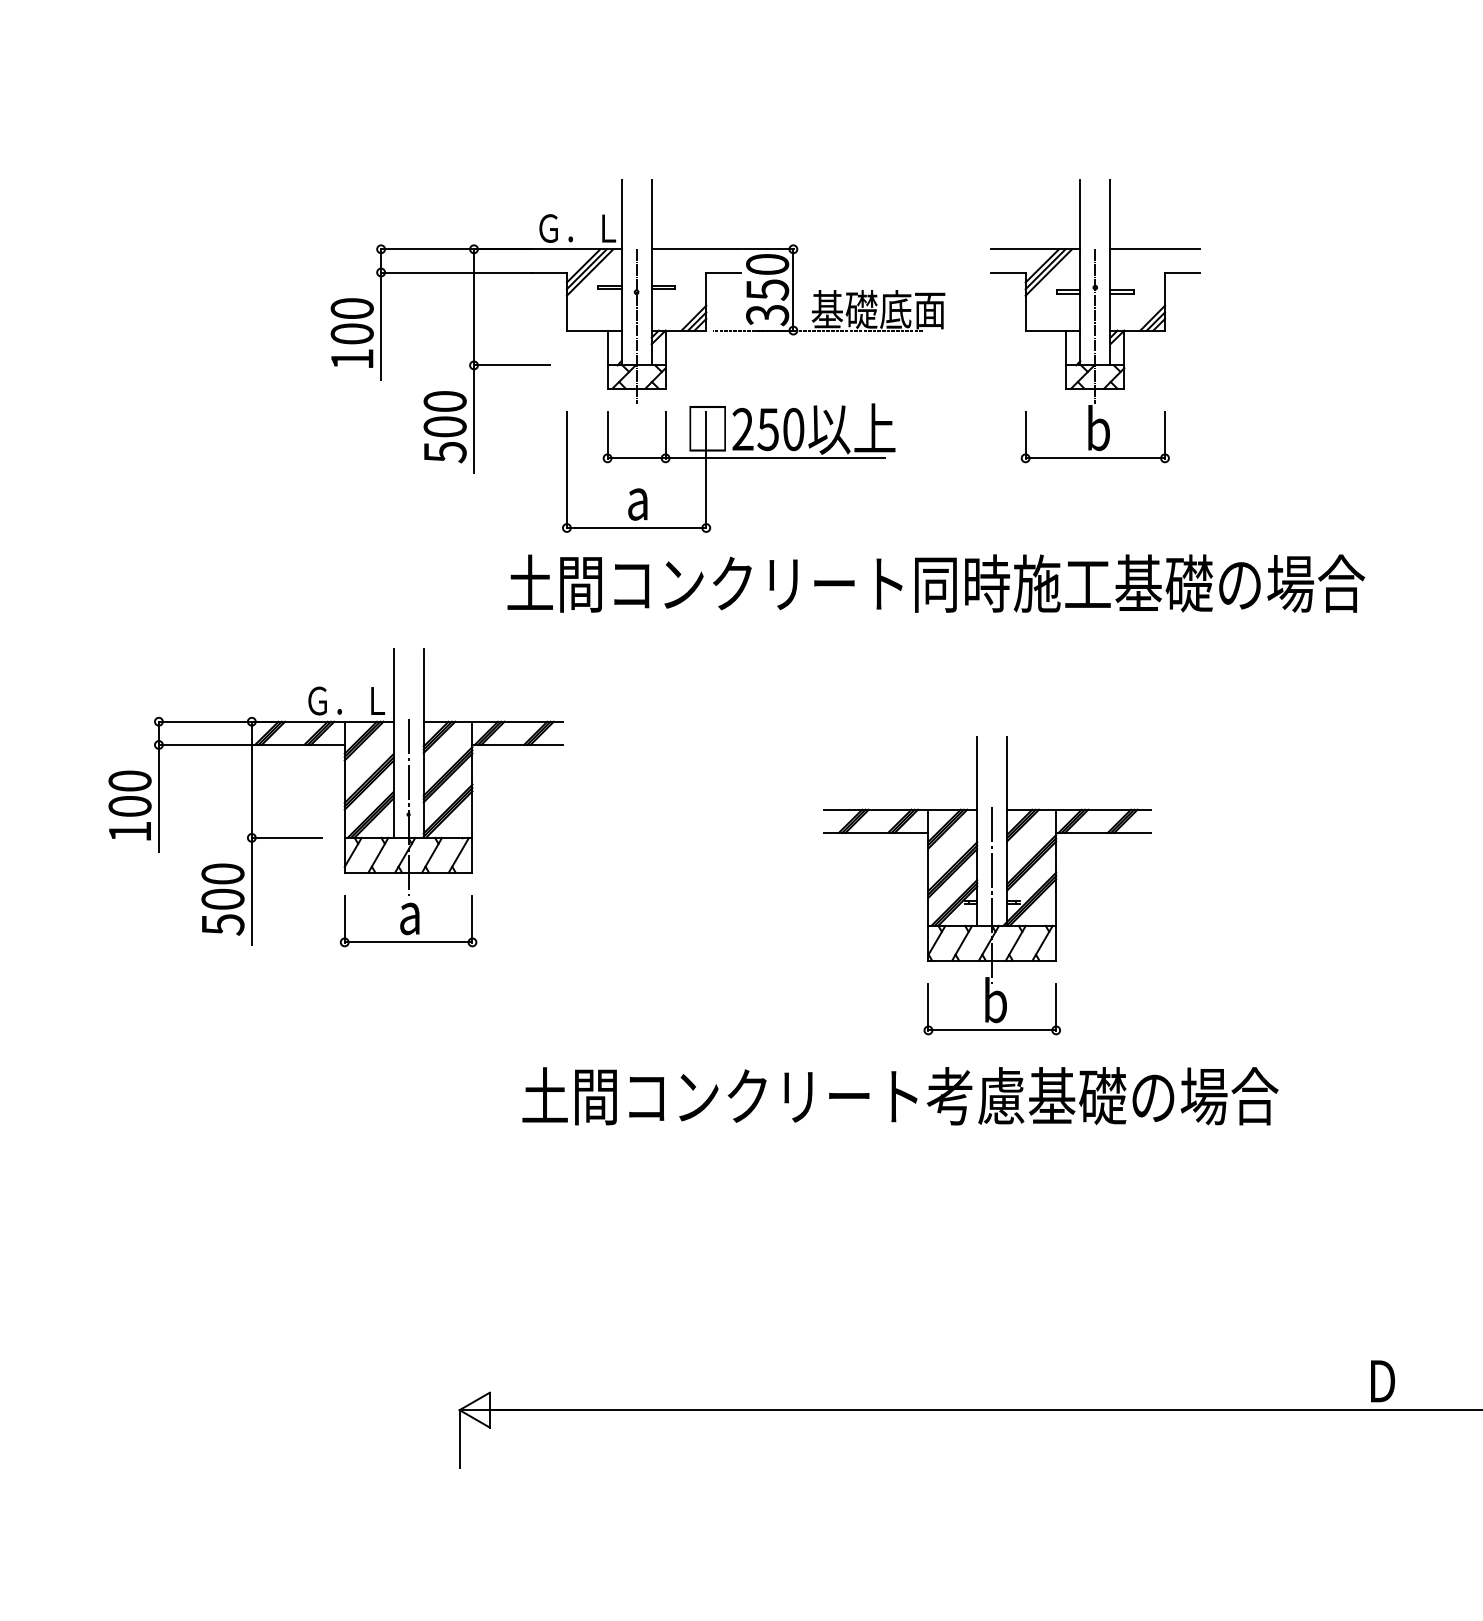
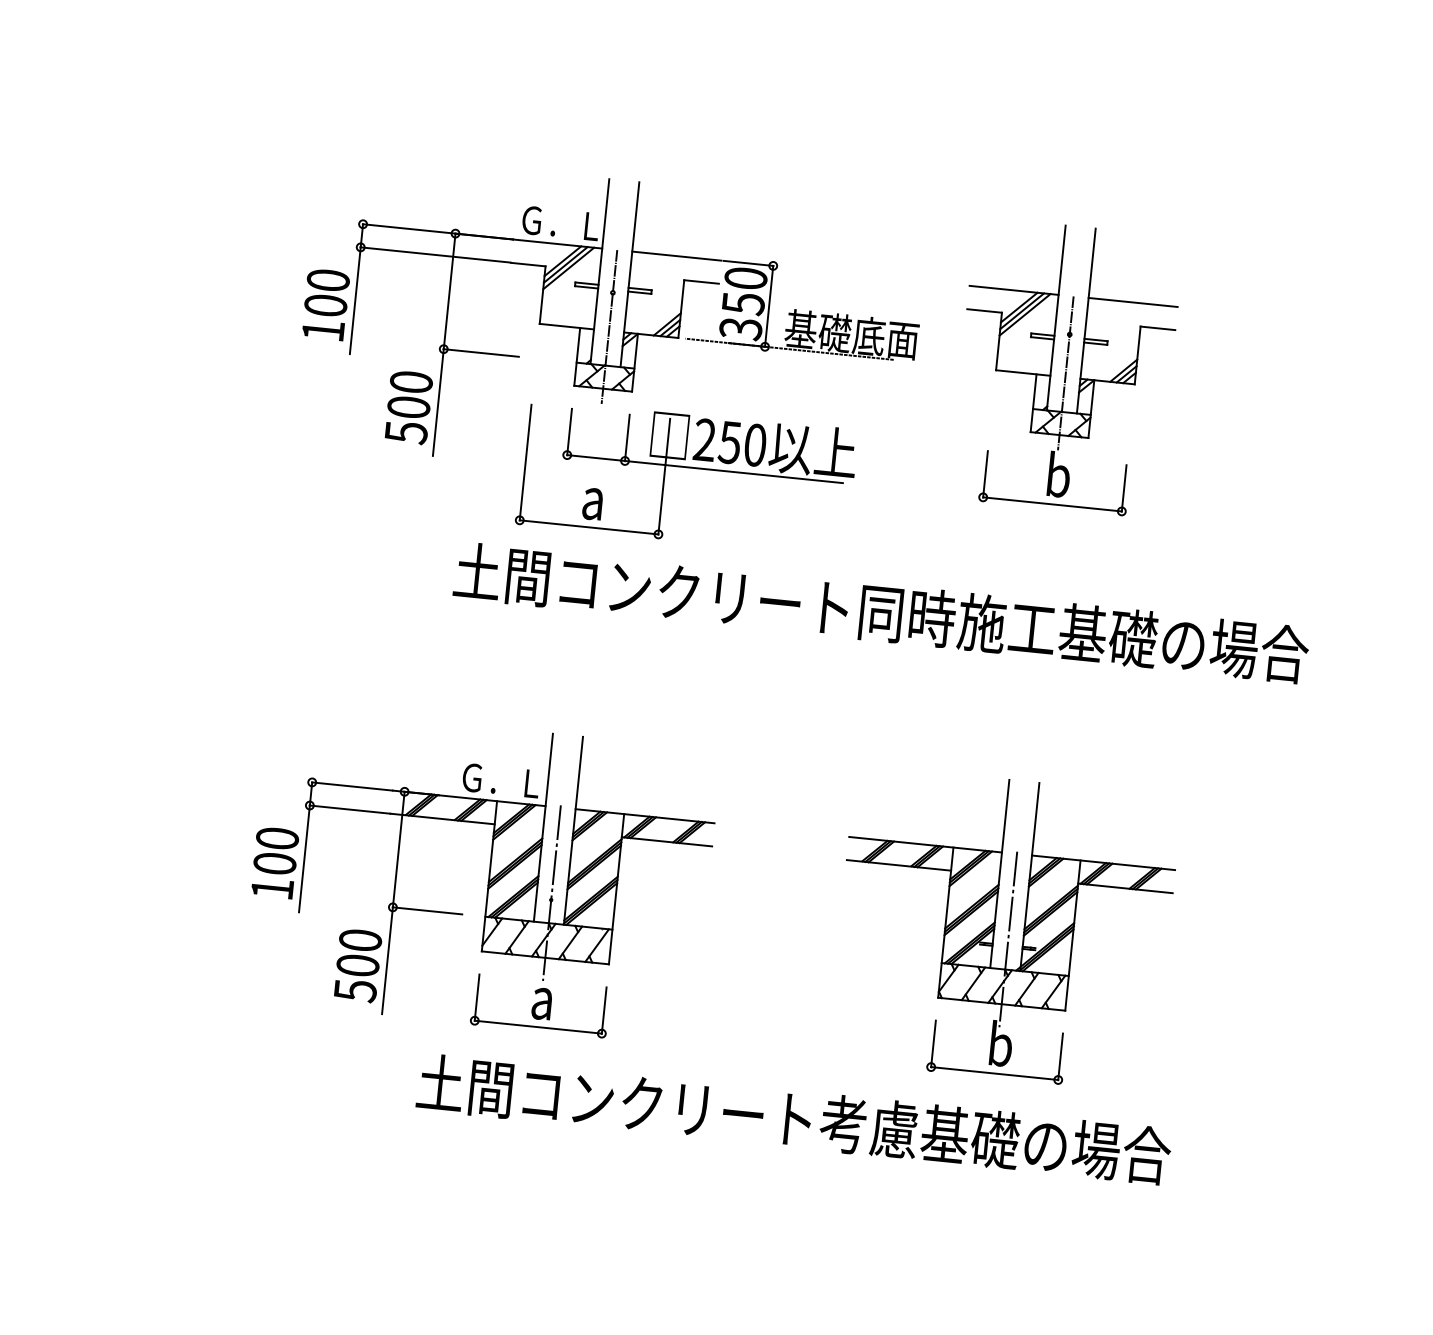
part: (344, 797) -> (489, 876), moved
part: (987, 885) -> (1004, 928), moved

